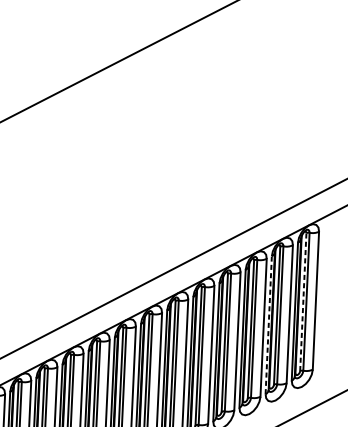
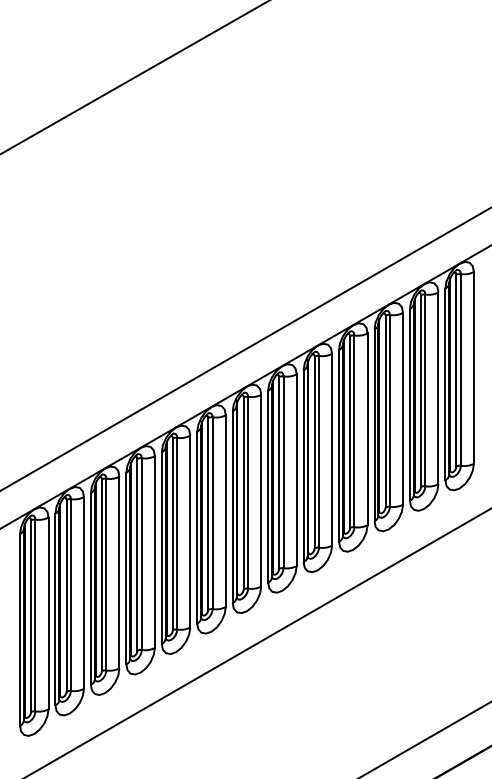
line: (303, 302) -> (456, 370), dashed -> solid
line: (268, 324) -> (409, 404), dashed -> solid

